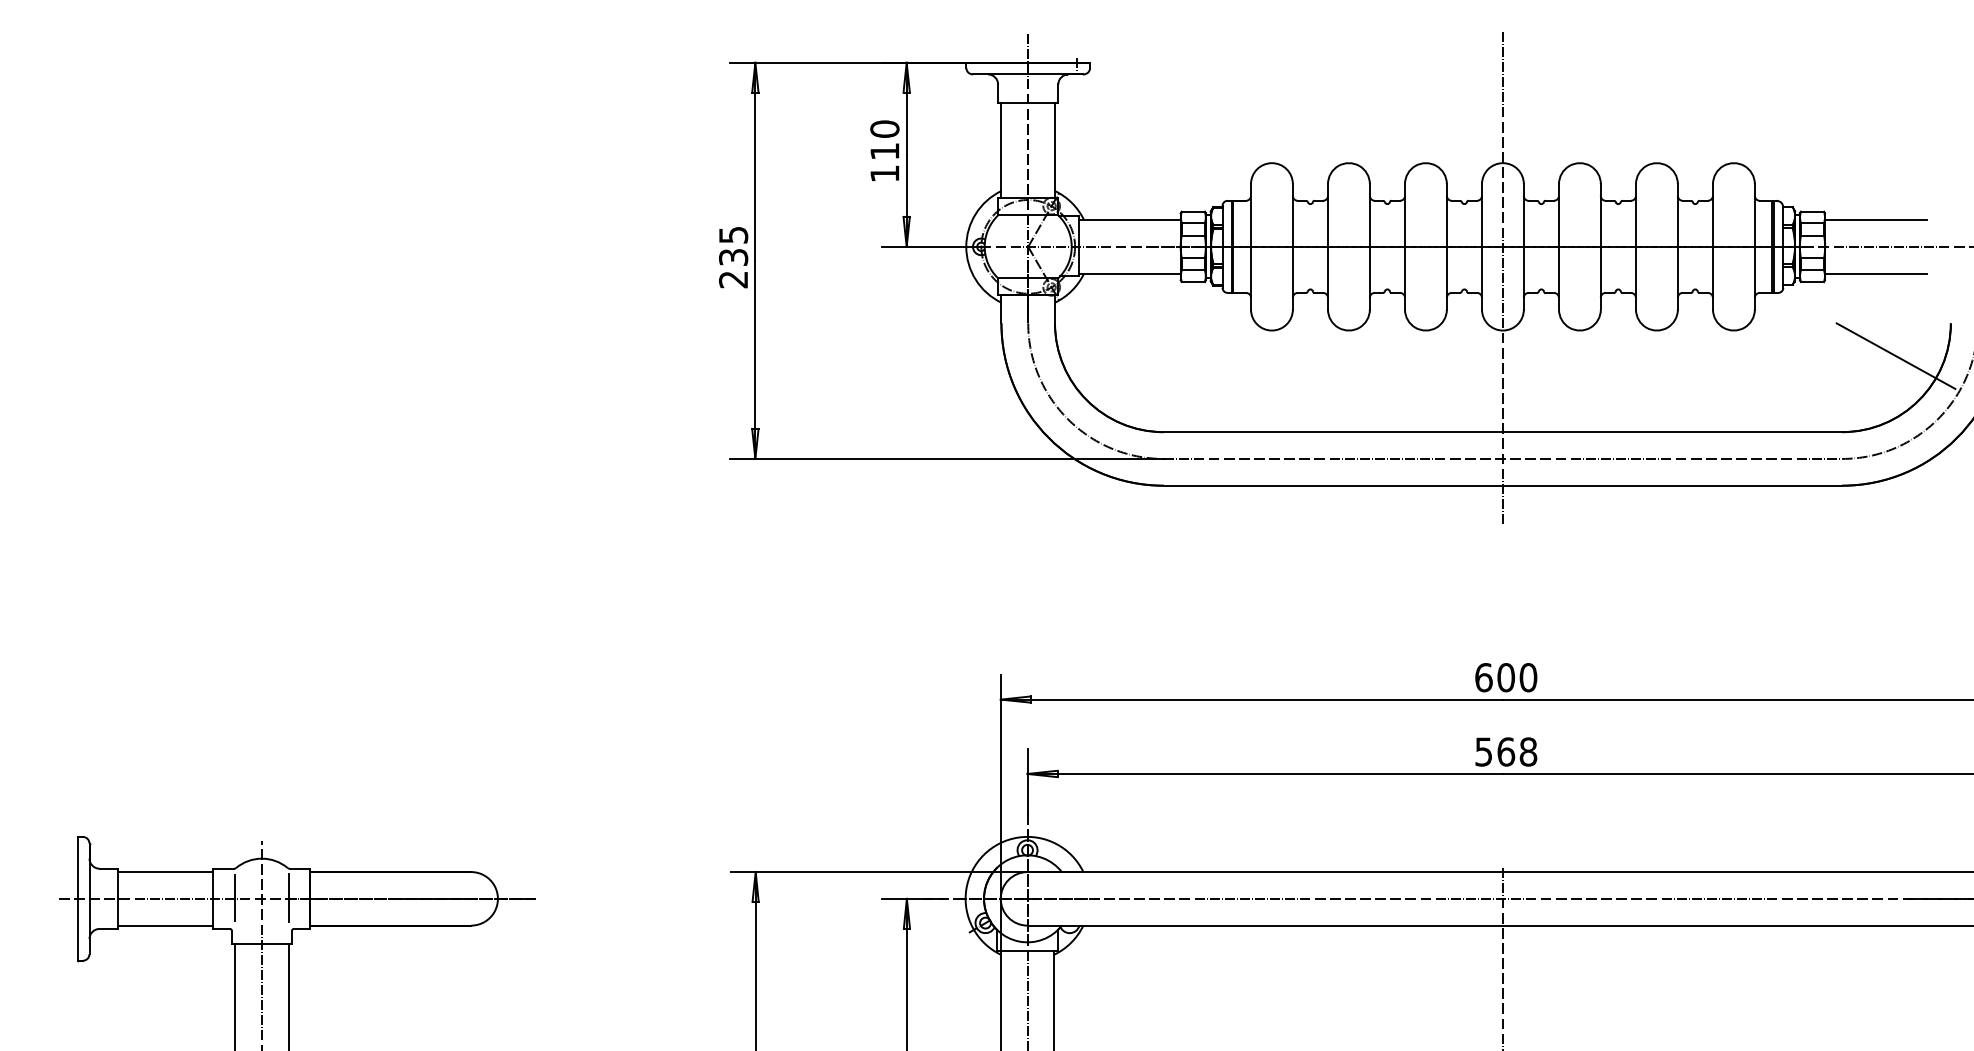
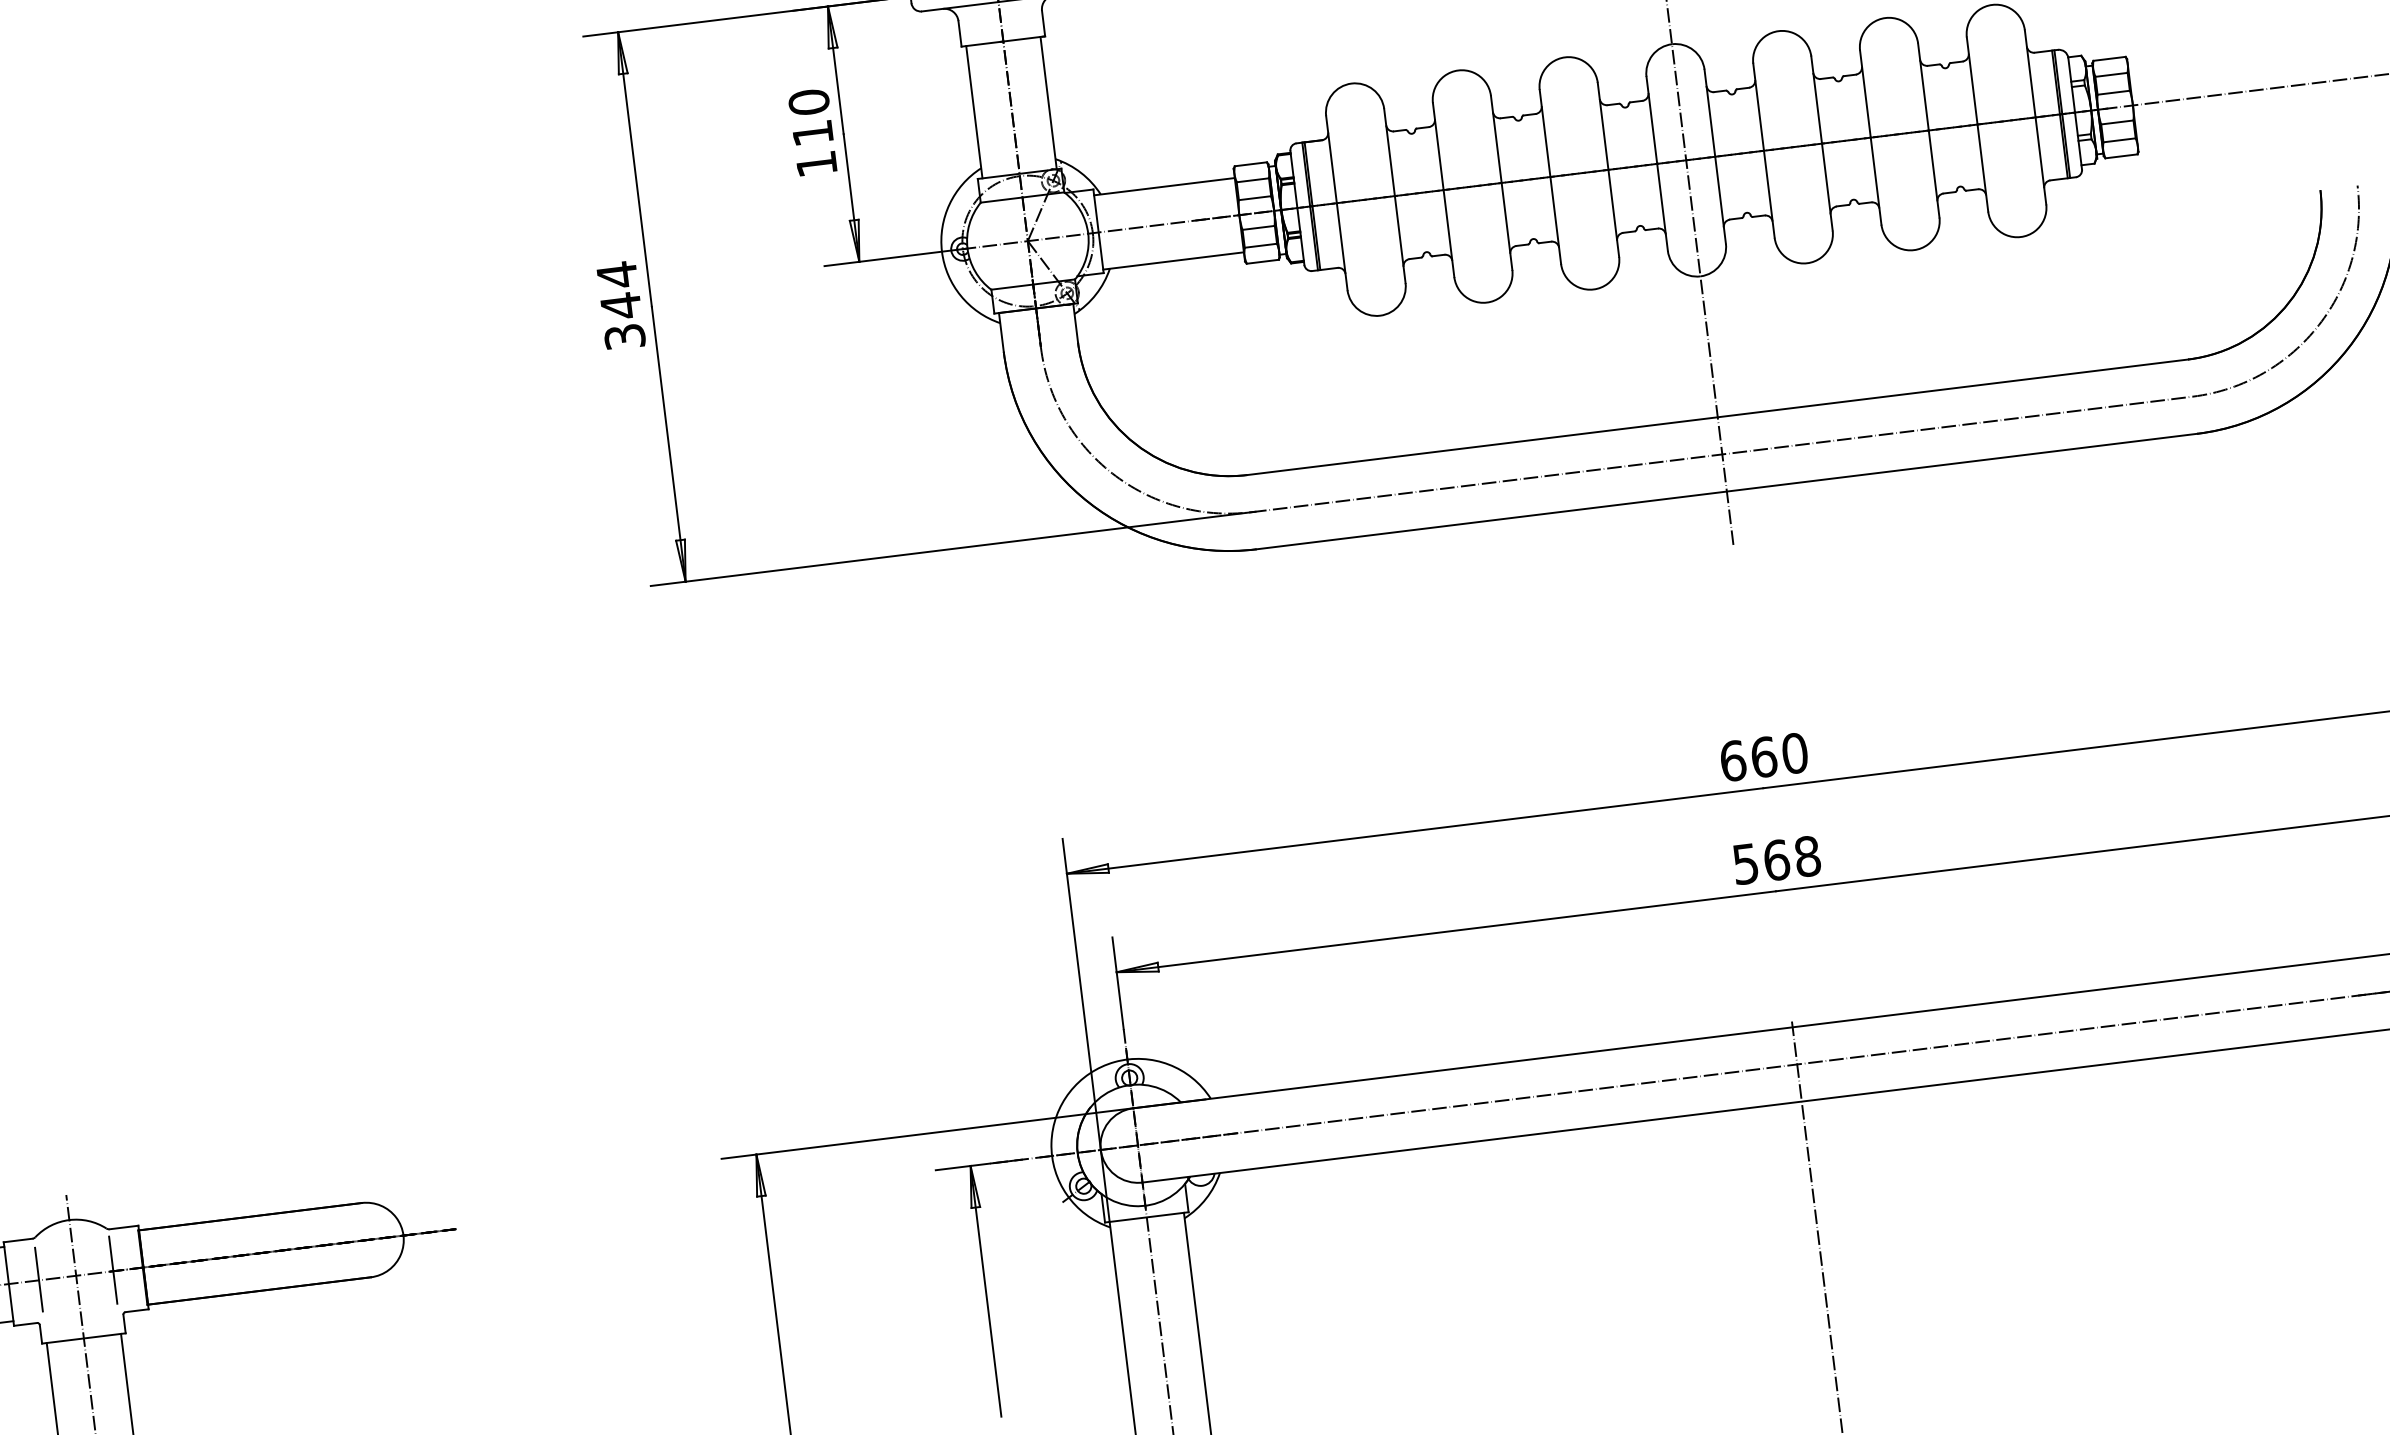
line: (1875, 220) -> (2198, 60), removed
text: (733, 257) -> (620, 306), 235 -> 344
line: (1875, 273) -> (2207, 133), removed
line: (1895, 355) -> (2249, 244), removed
text: (1506, 677) -> (1764, 756), 600 -> 660

